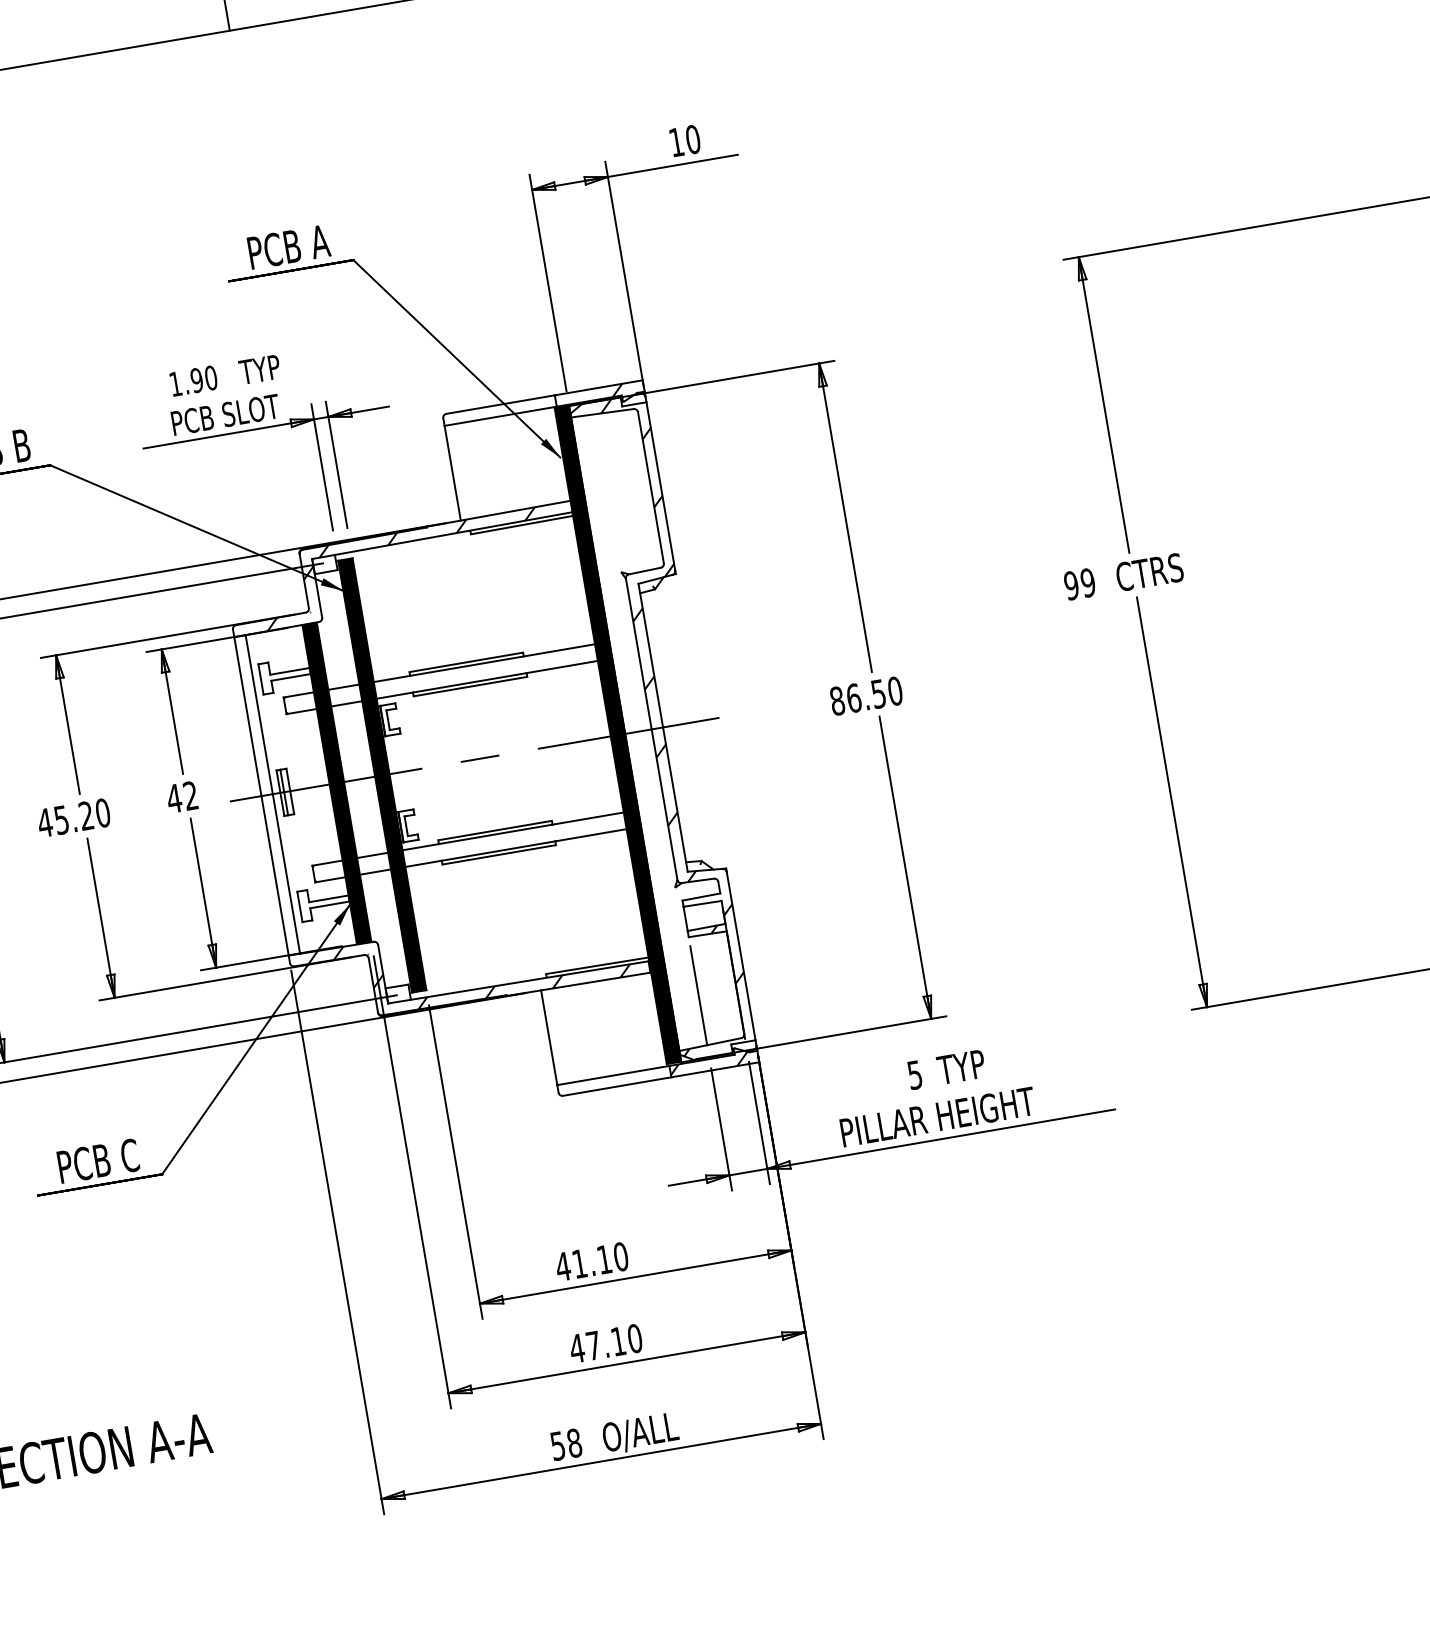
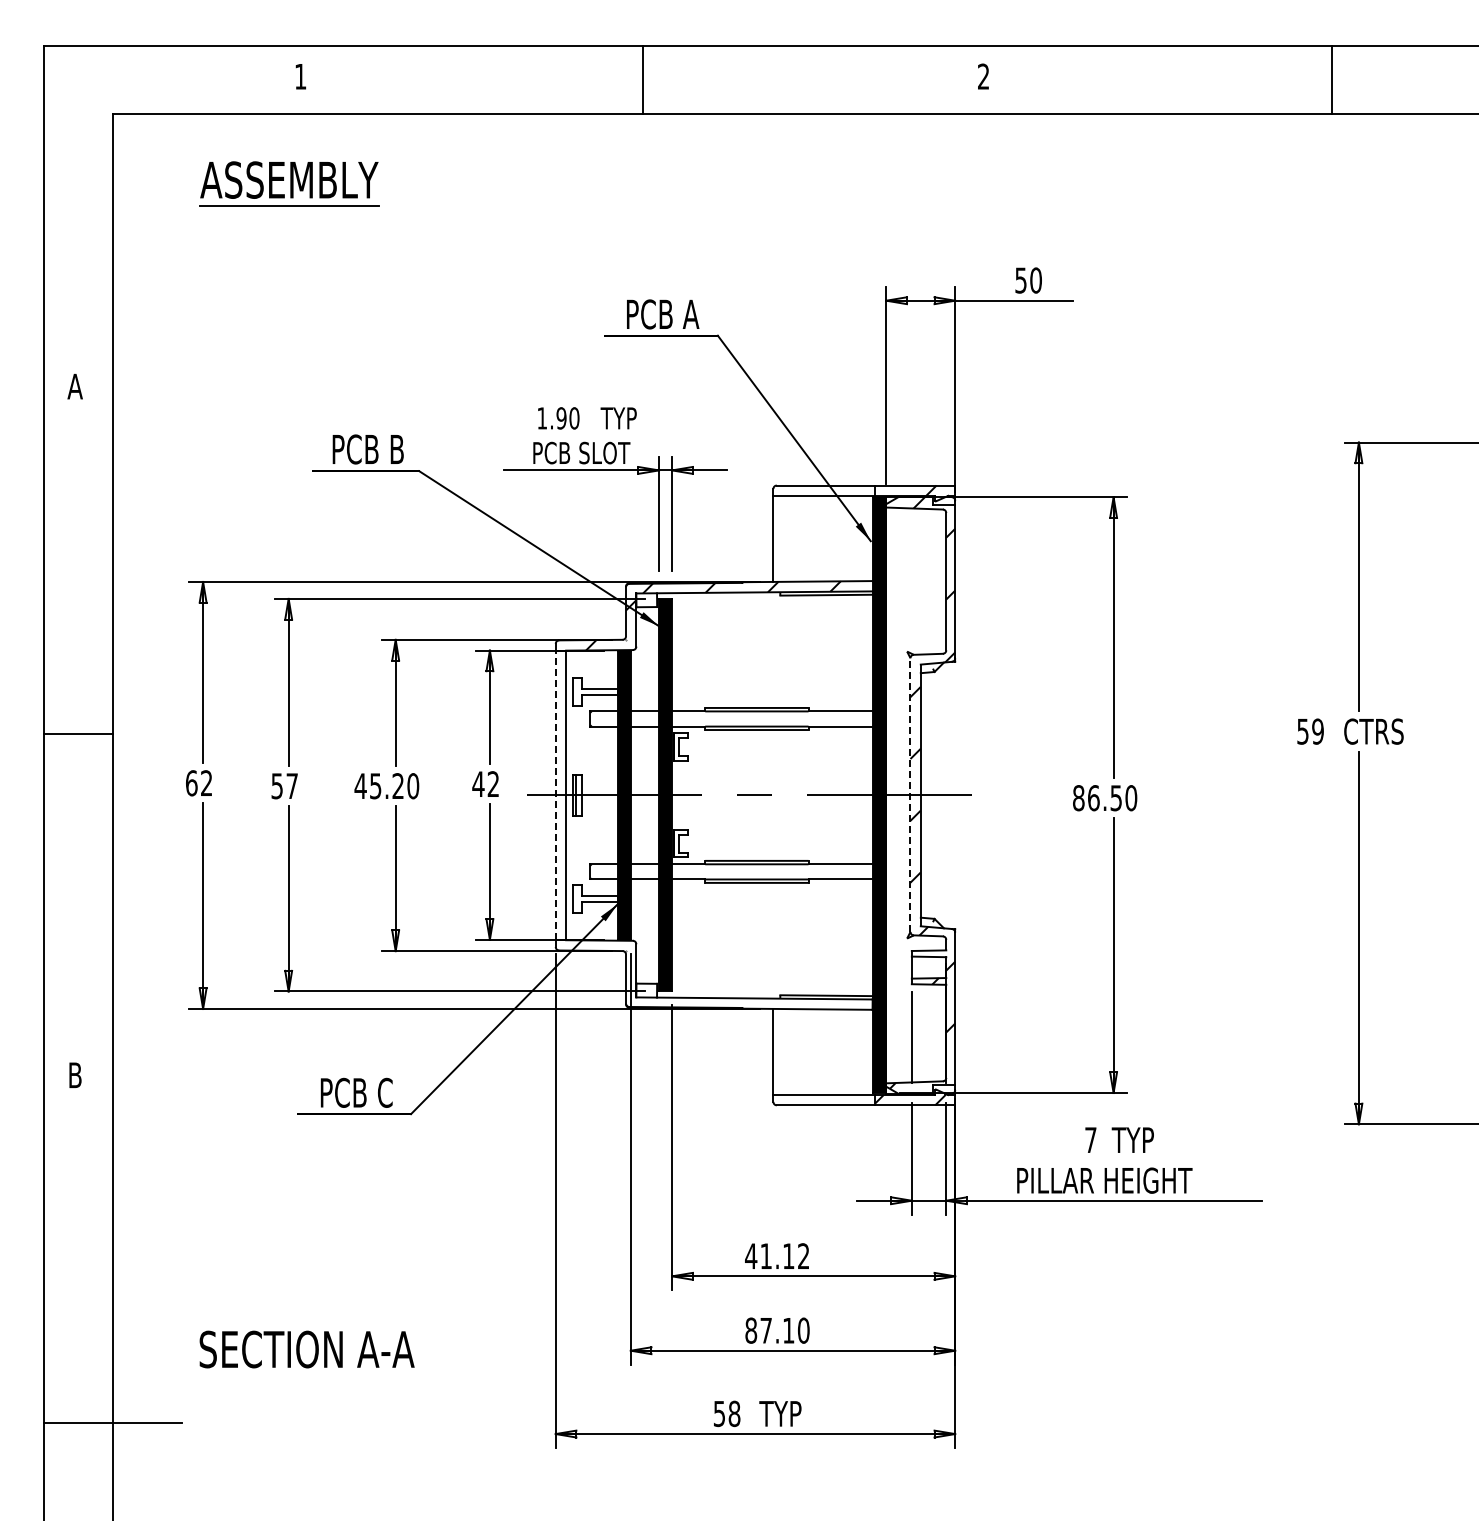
text: (675, 142) -> (1020, 280), 10 -> 50
text: (1071, 585) -> (1302, 731), 99 -> 59
line: (651, 729) -> (910, 795), solid -> dashed
line: (261, 796) -> (555, 795), solid -> dashed
hatch: (481, 961) -> (725, 974), removed
text: (914, 1075) -> (1090, 1140), 5 -> 7
text: (620, 1257) -> (803, 1256), 41.10 -> 41.12
text: (577, 1348) -> (751, 1330), 47.10 -> 87.10
text: (639, 1432) -> (793, 1414), O/ALL -> TYP

